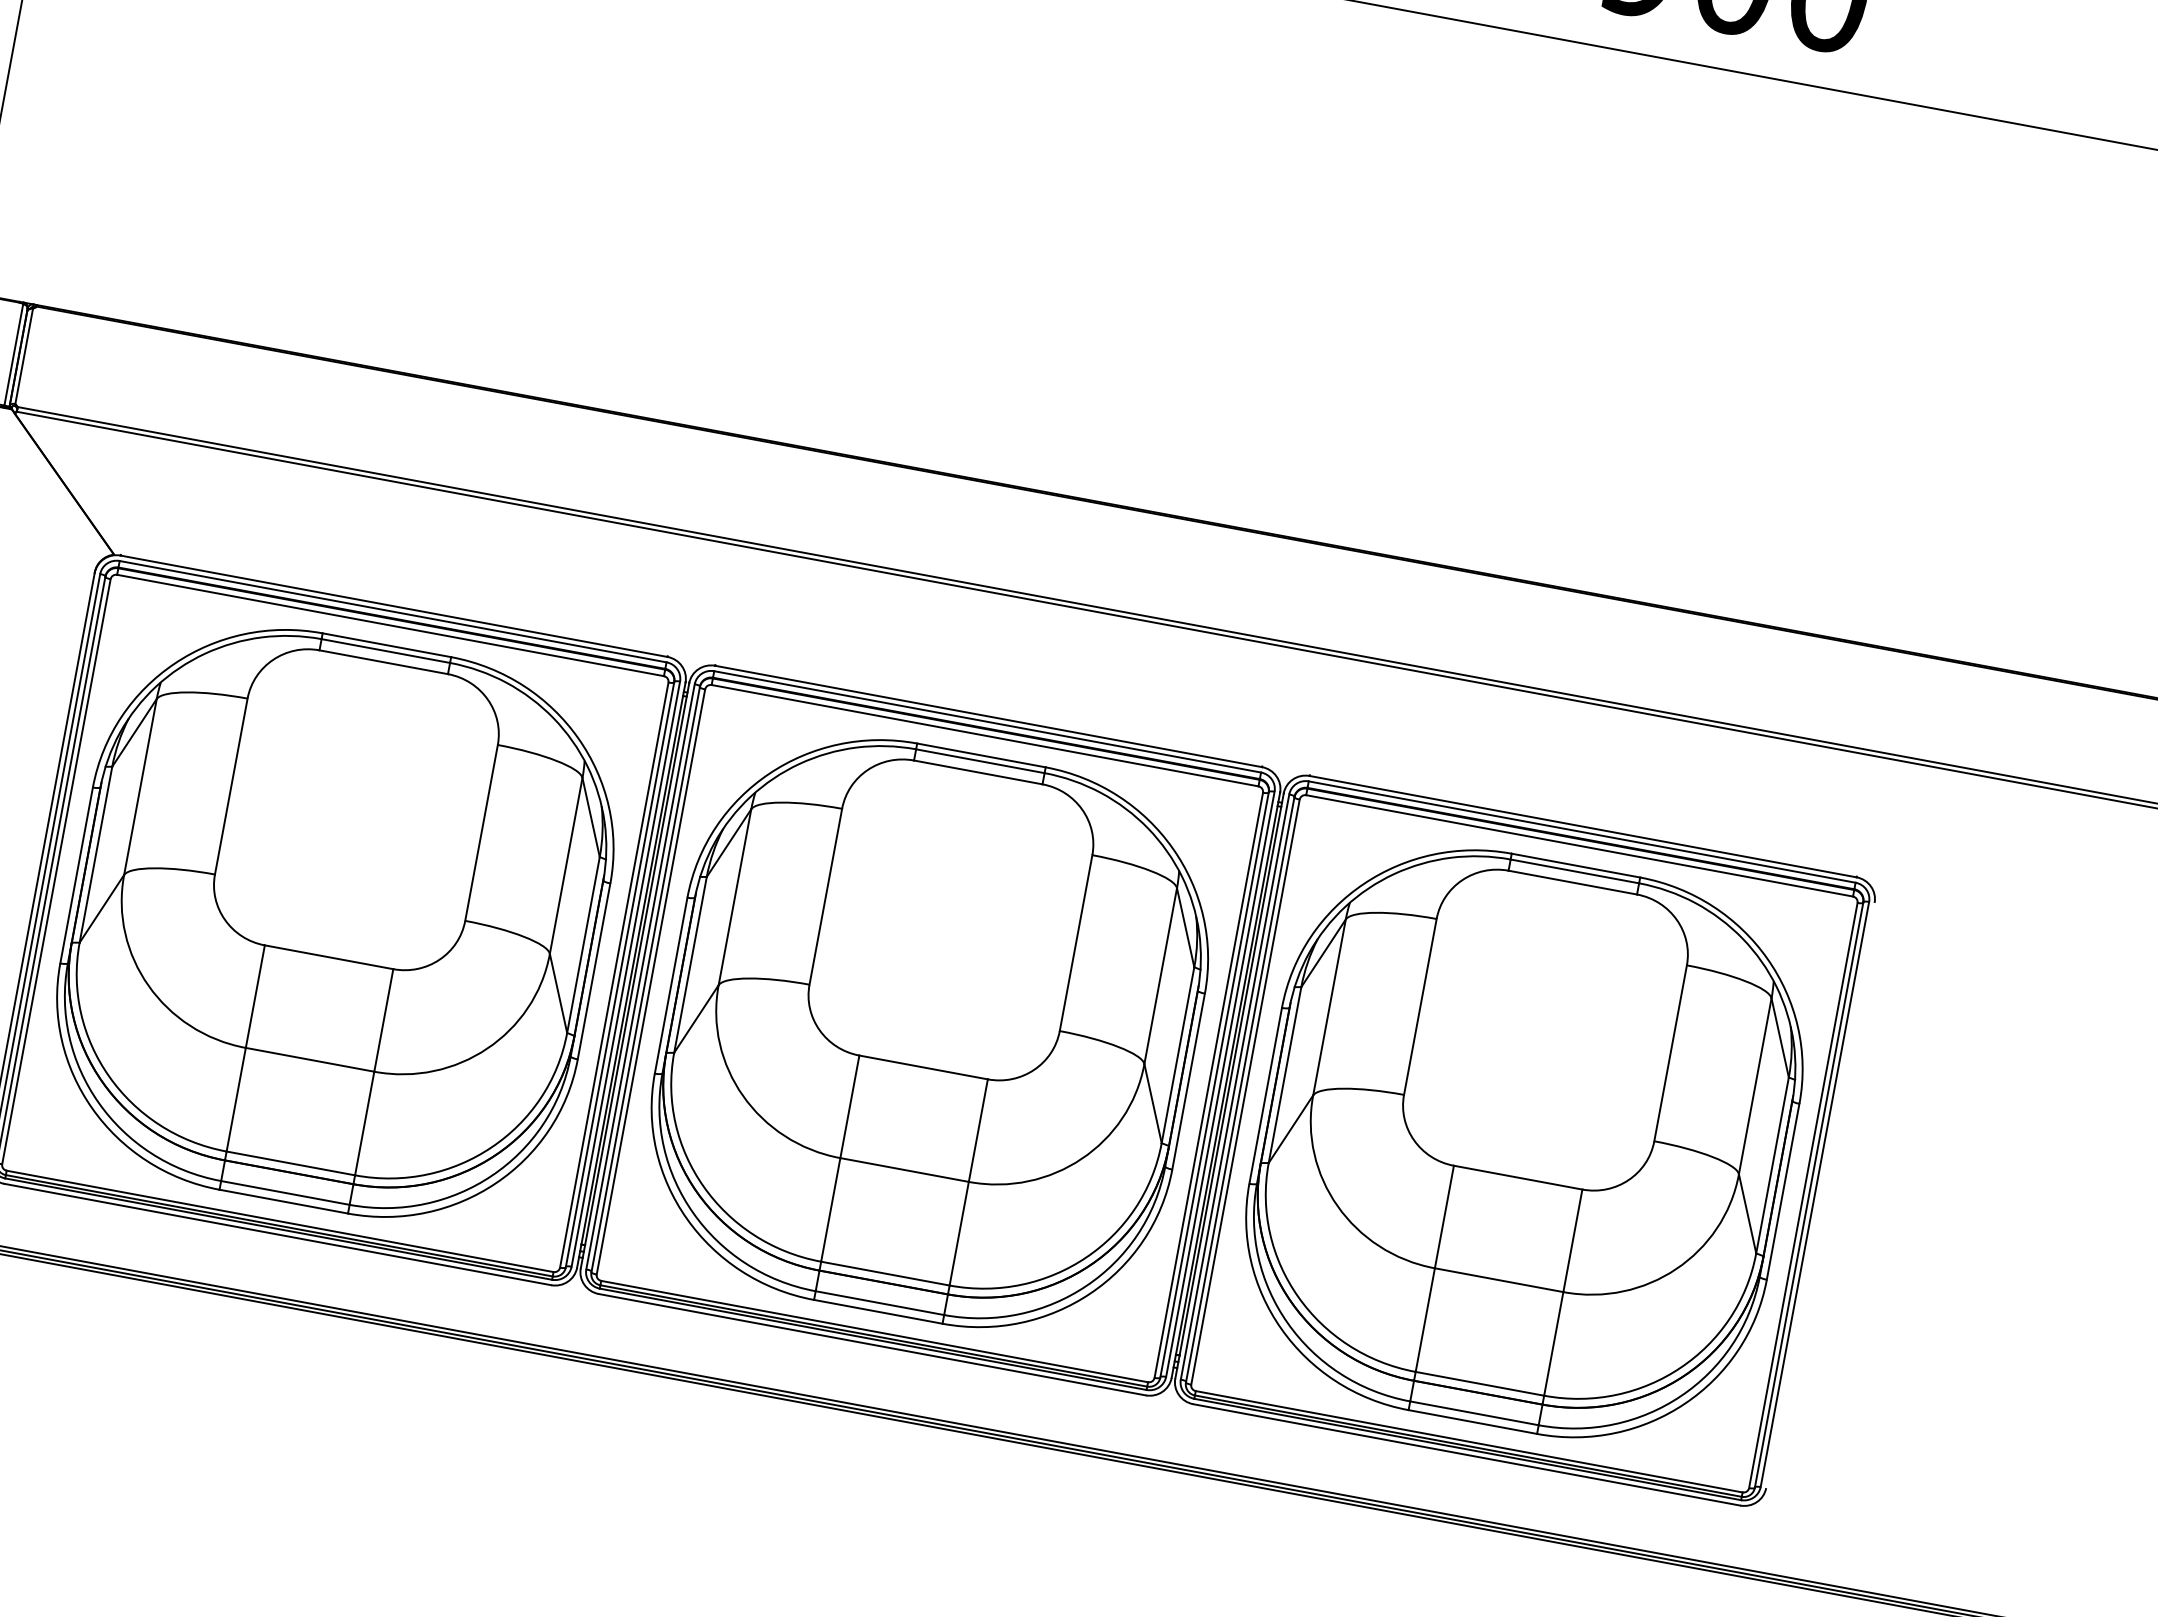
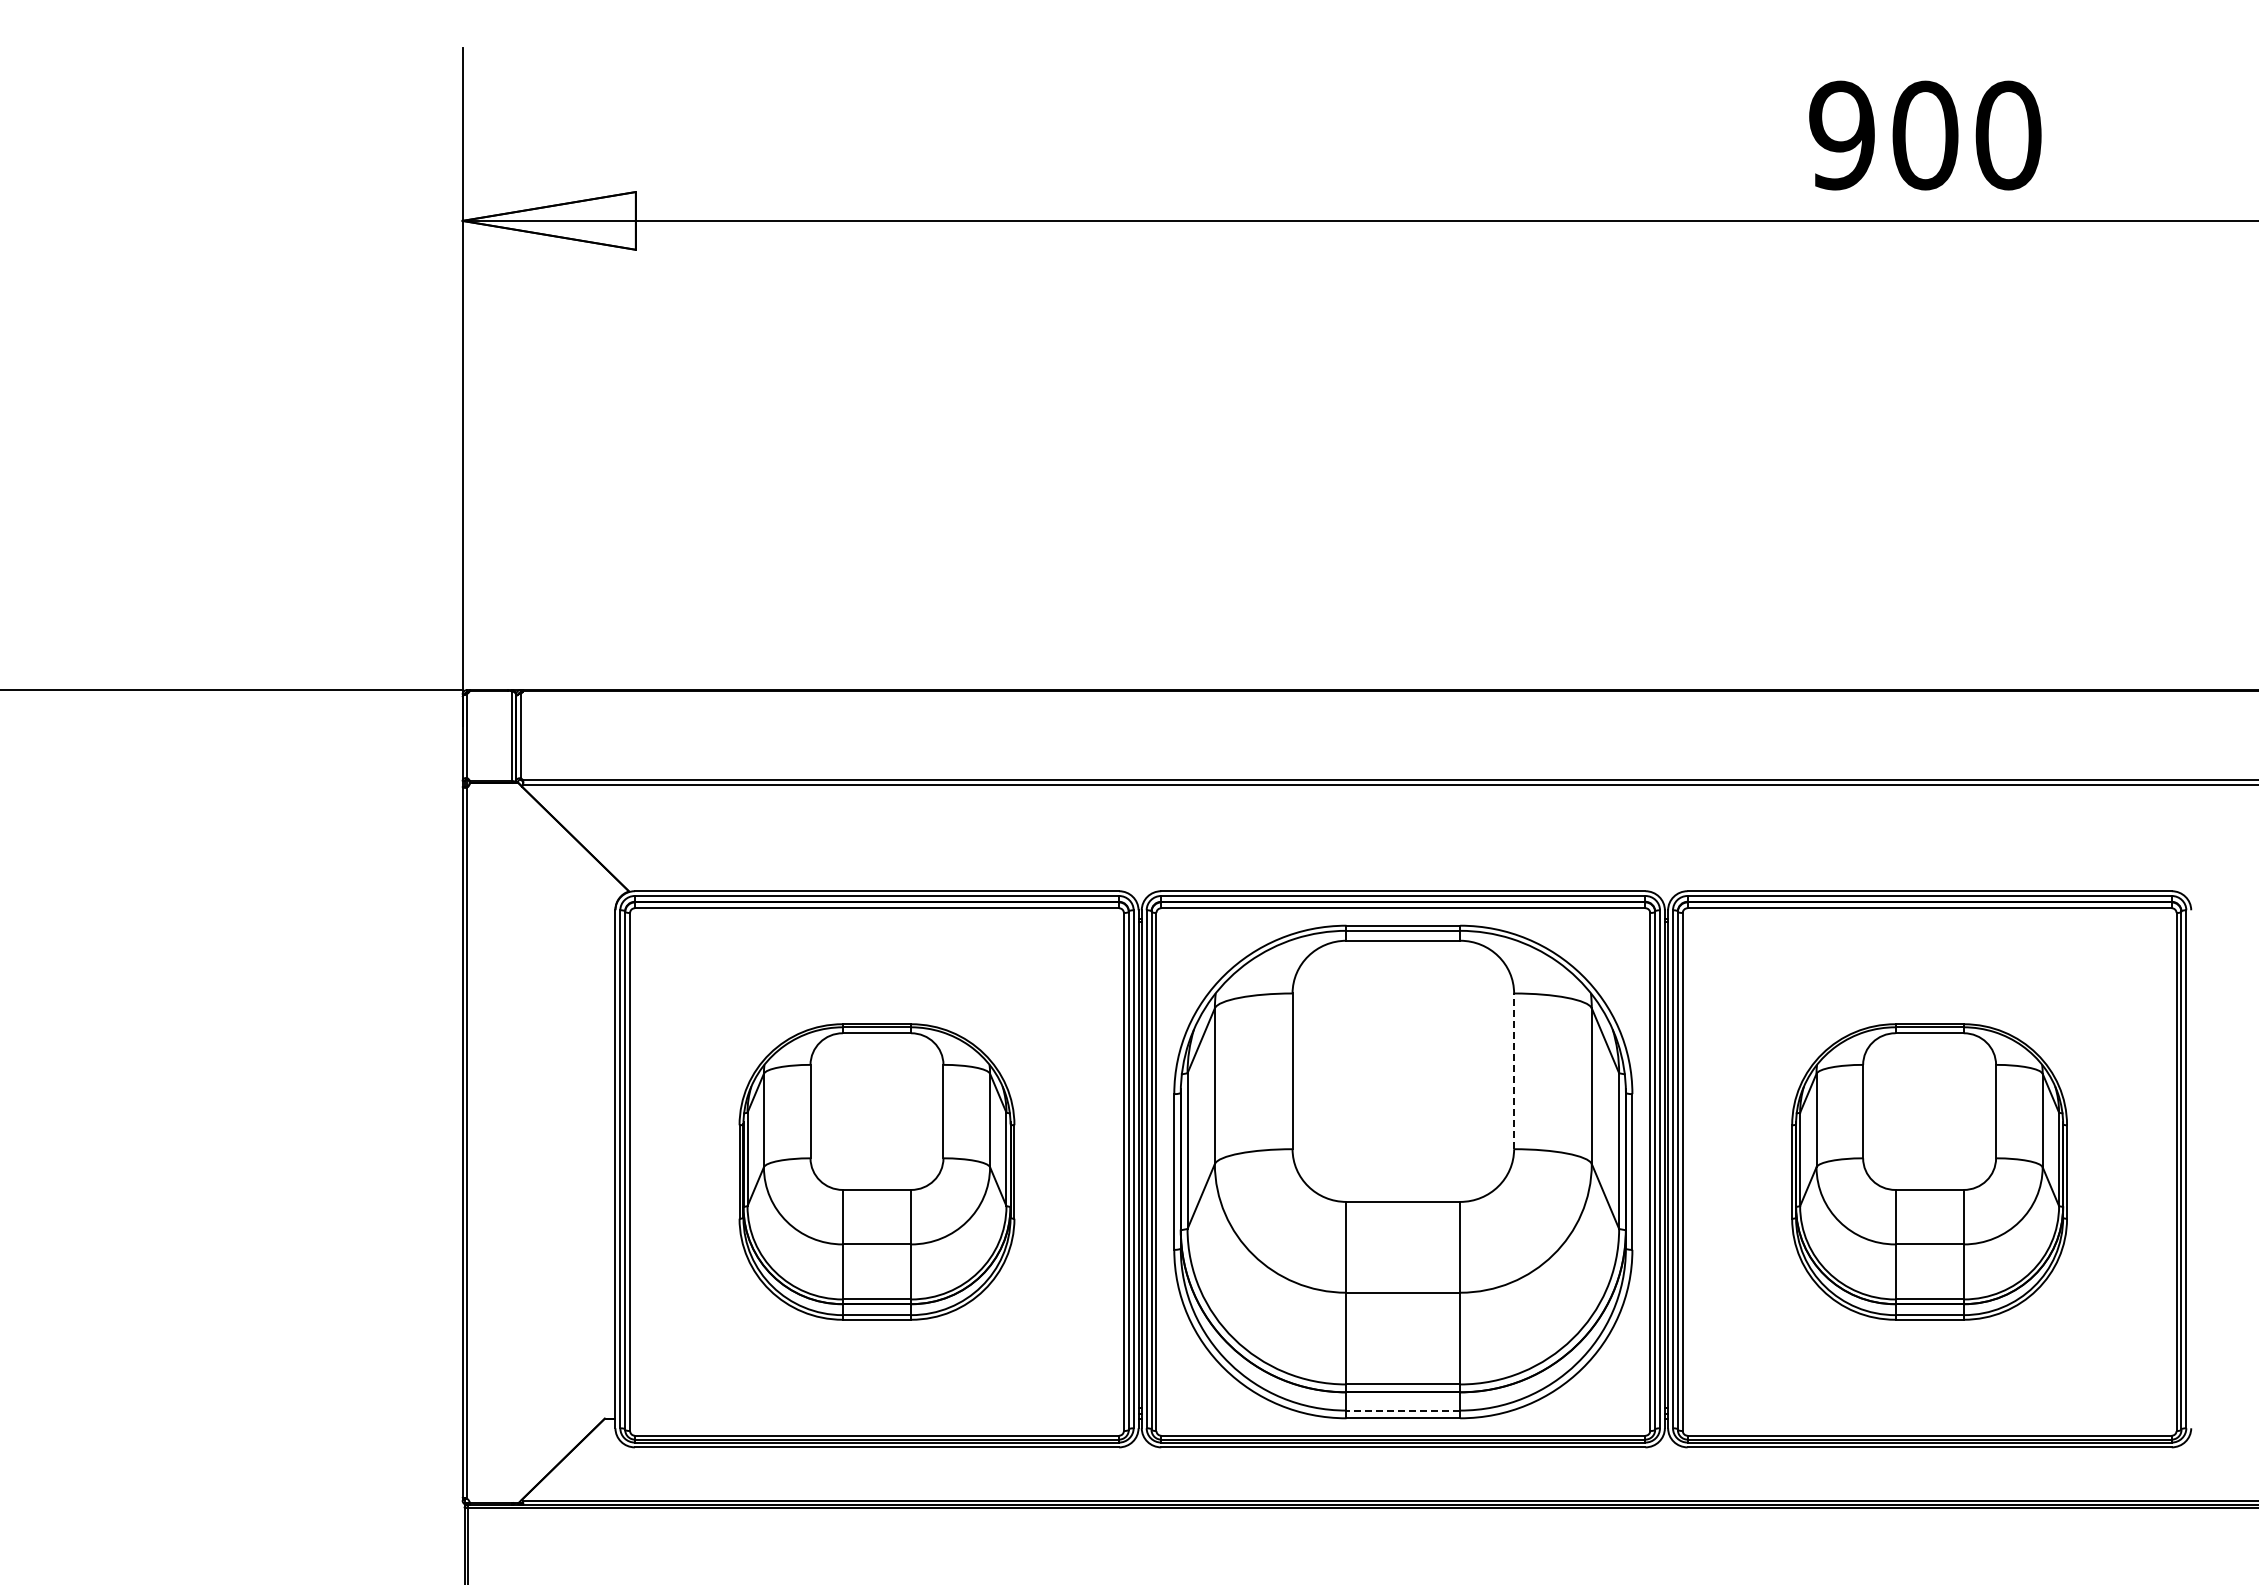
part: (334, 922) -> (876, 1171), size x0.6
line: (1076, 943) -> (1514, 1071), solid -> dashed
part: (1524, 1143) -> (1929, 1171), size x0.6
line: (880, 1303) -> (1403, 1410), solid -> dashed

